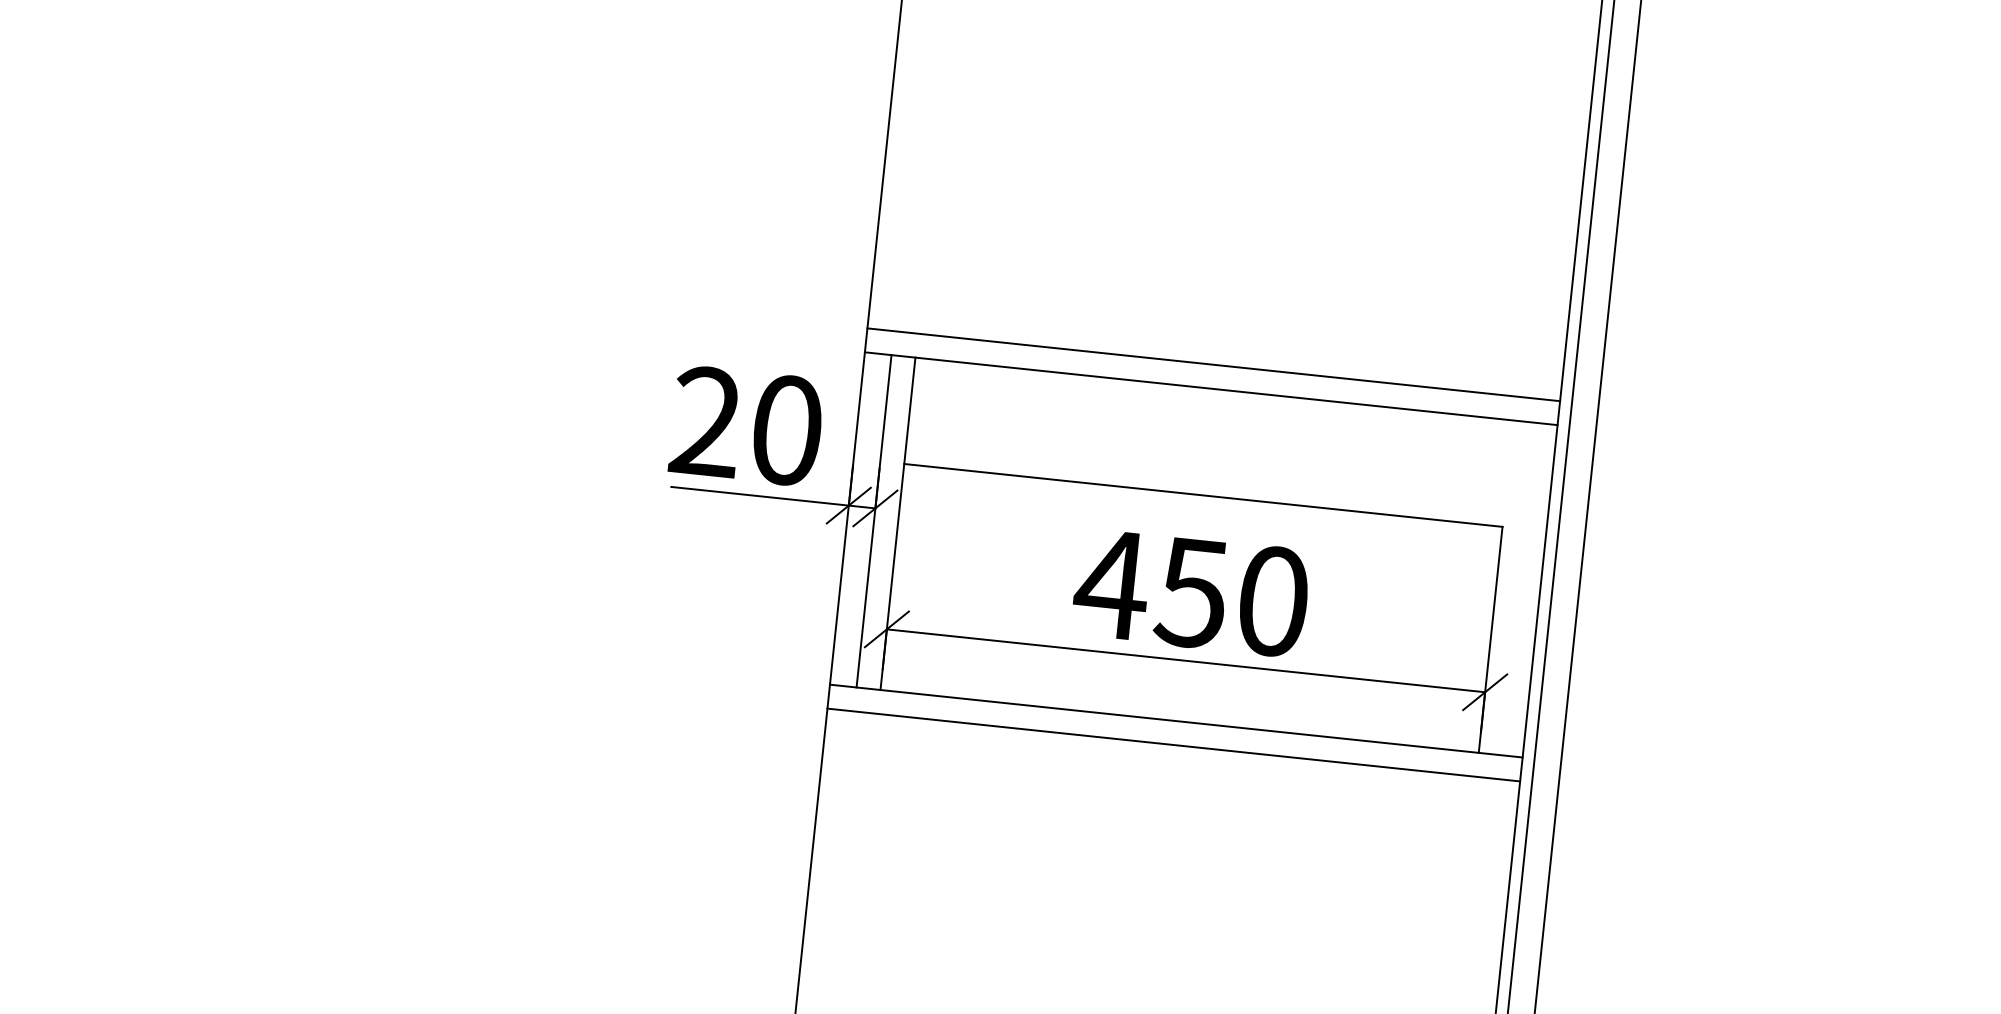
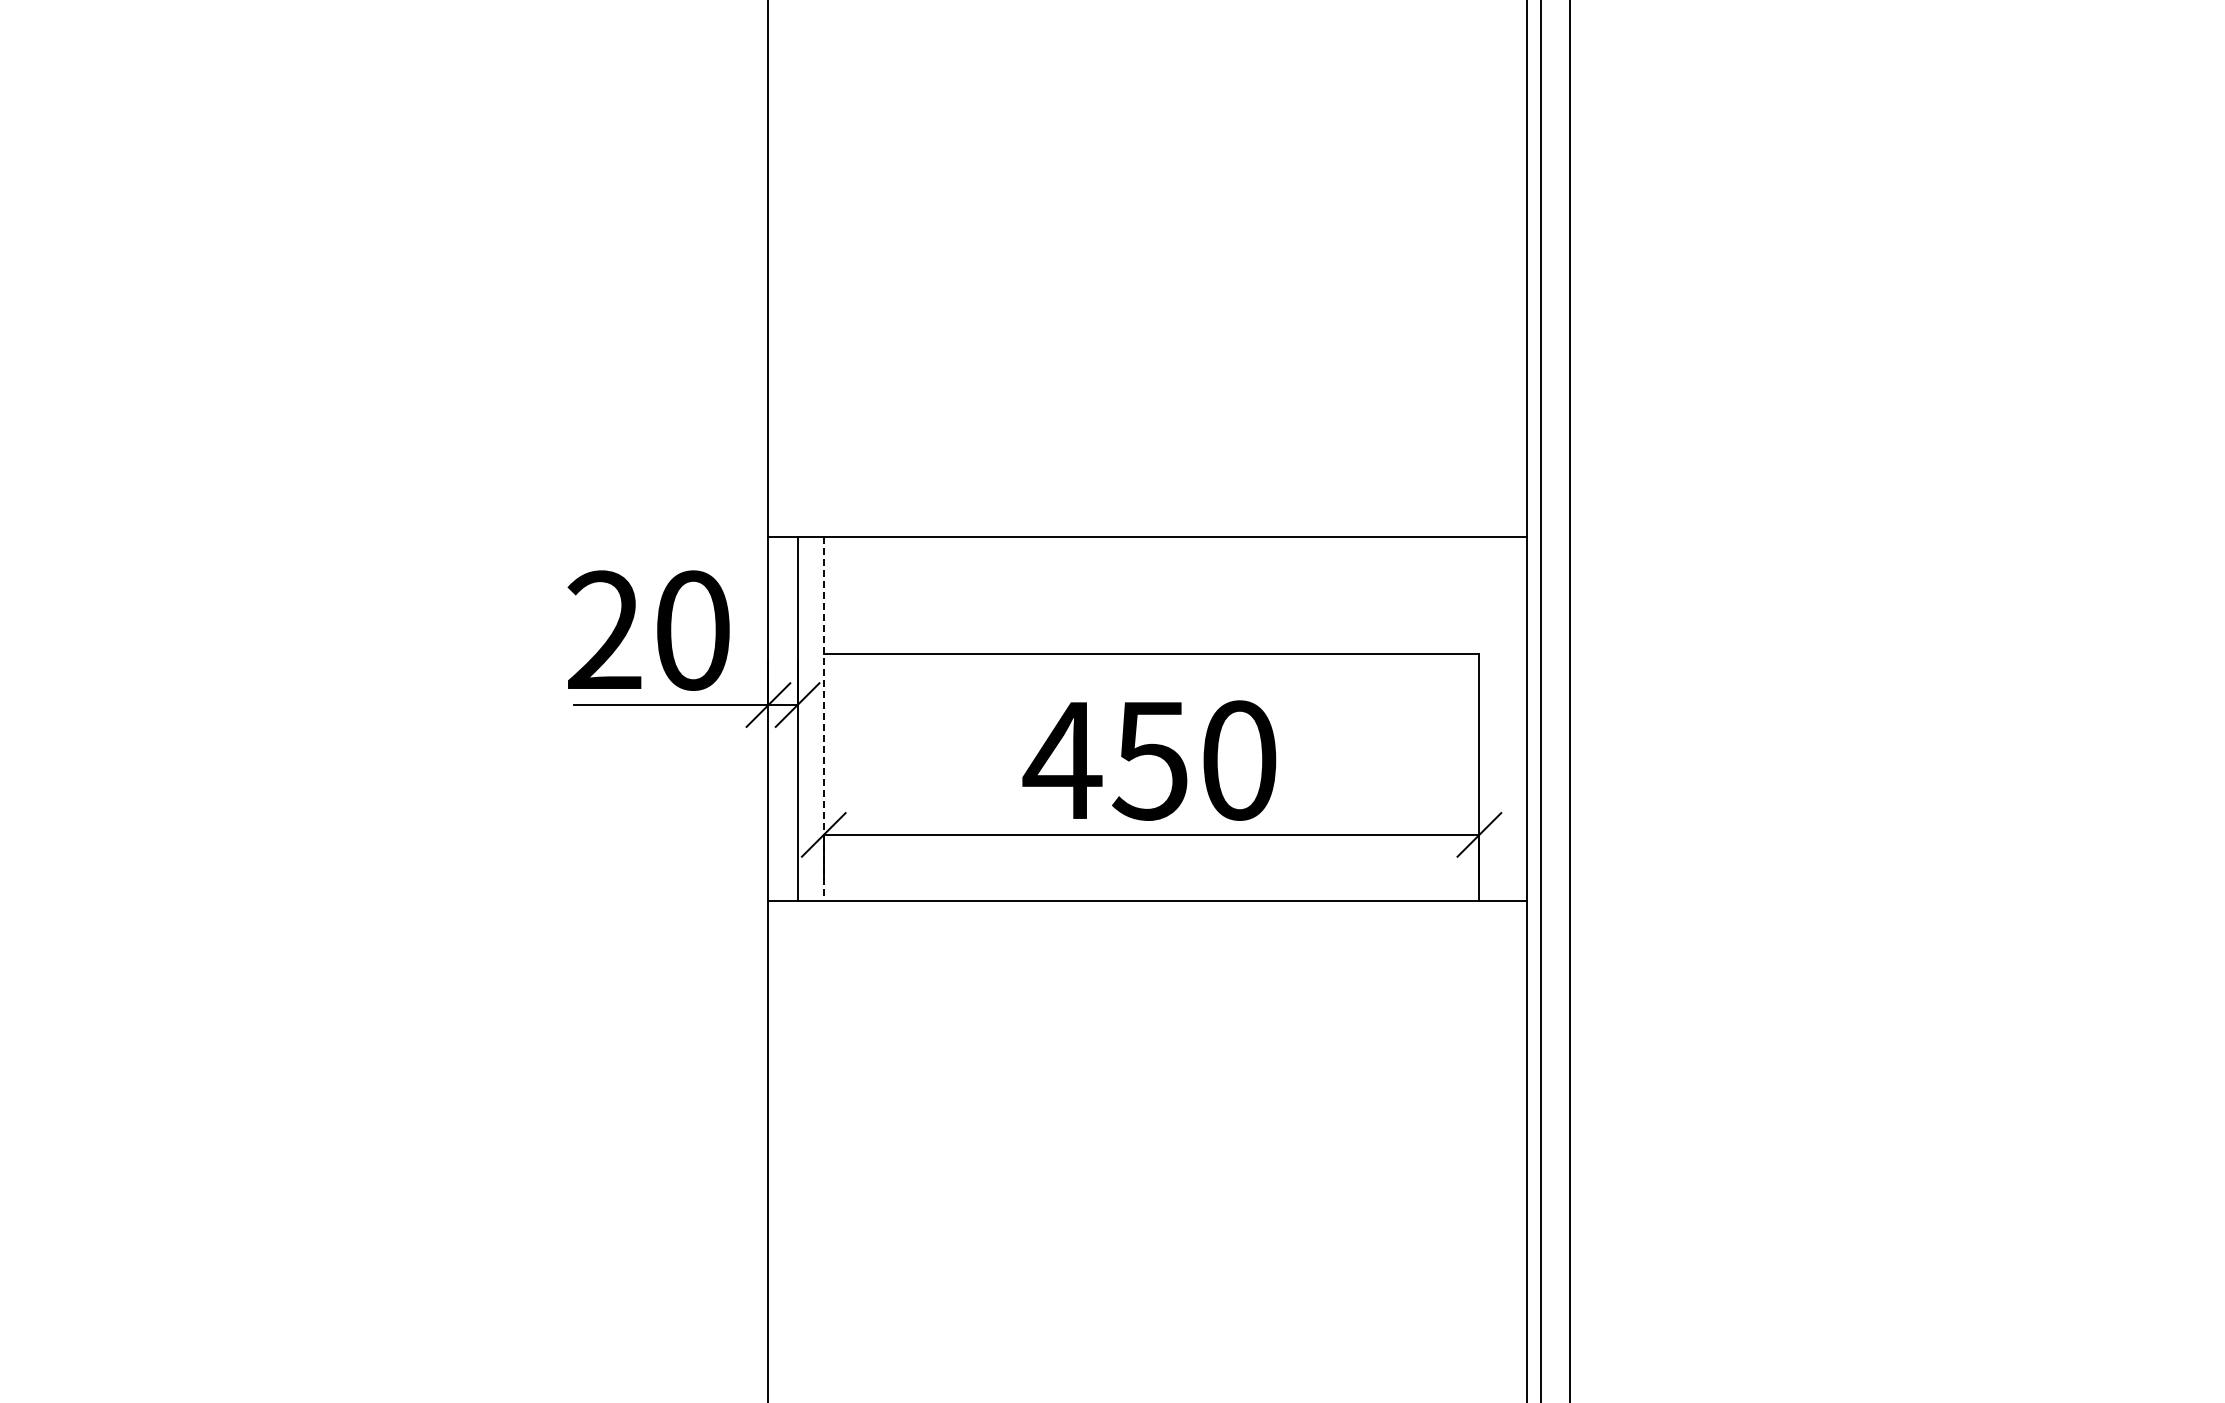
line: (1213, 364) -> (1147, 510), removed
line: (897, 524) -> (823, 719), solid -> dashed
line: (1173, 744) -> (1147, 927), removed

